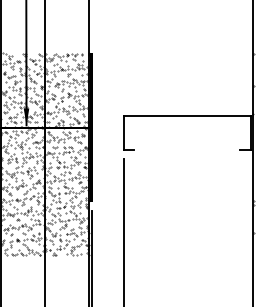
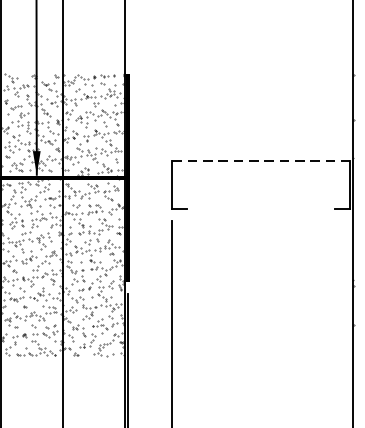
line: (187, 115) -> (261, 161), solid -> dashed

